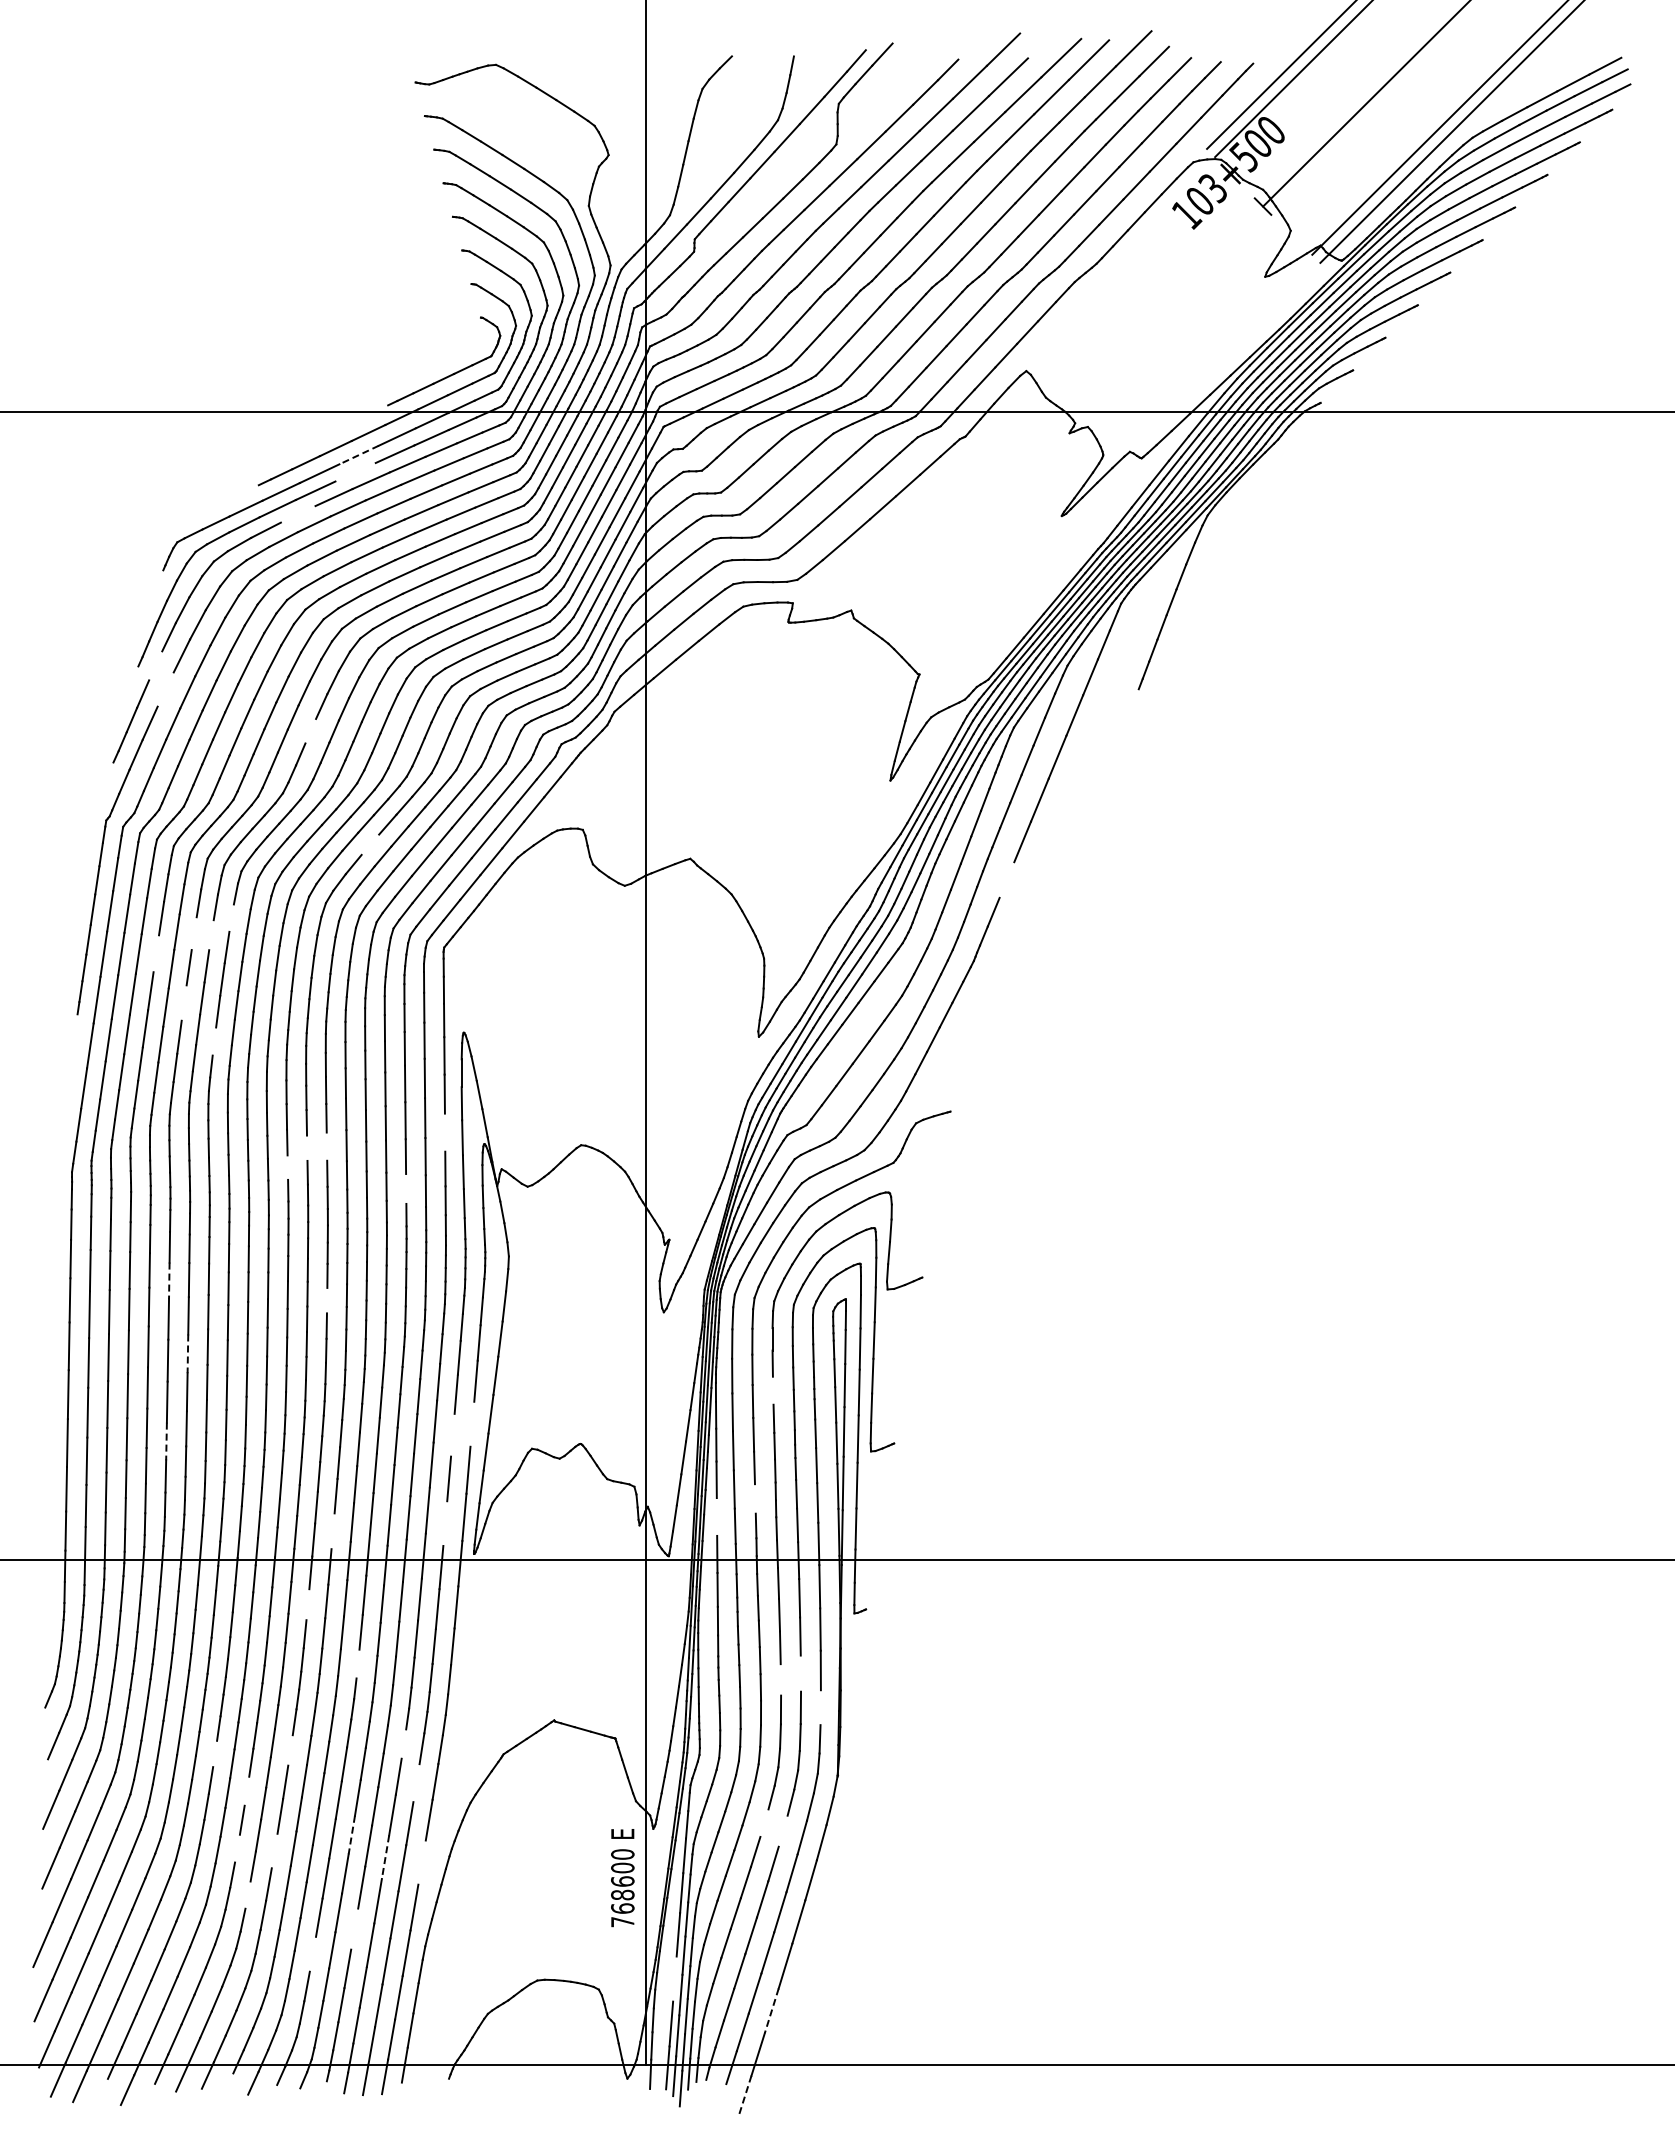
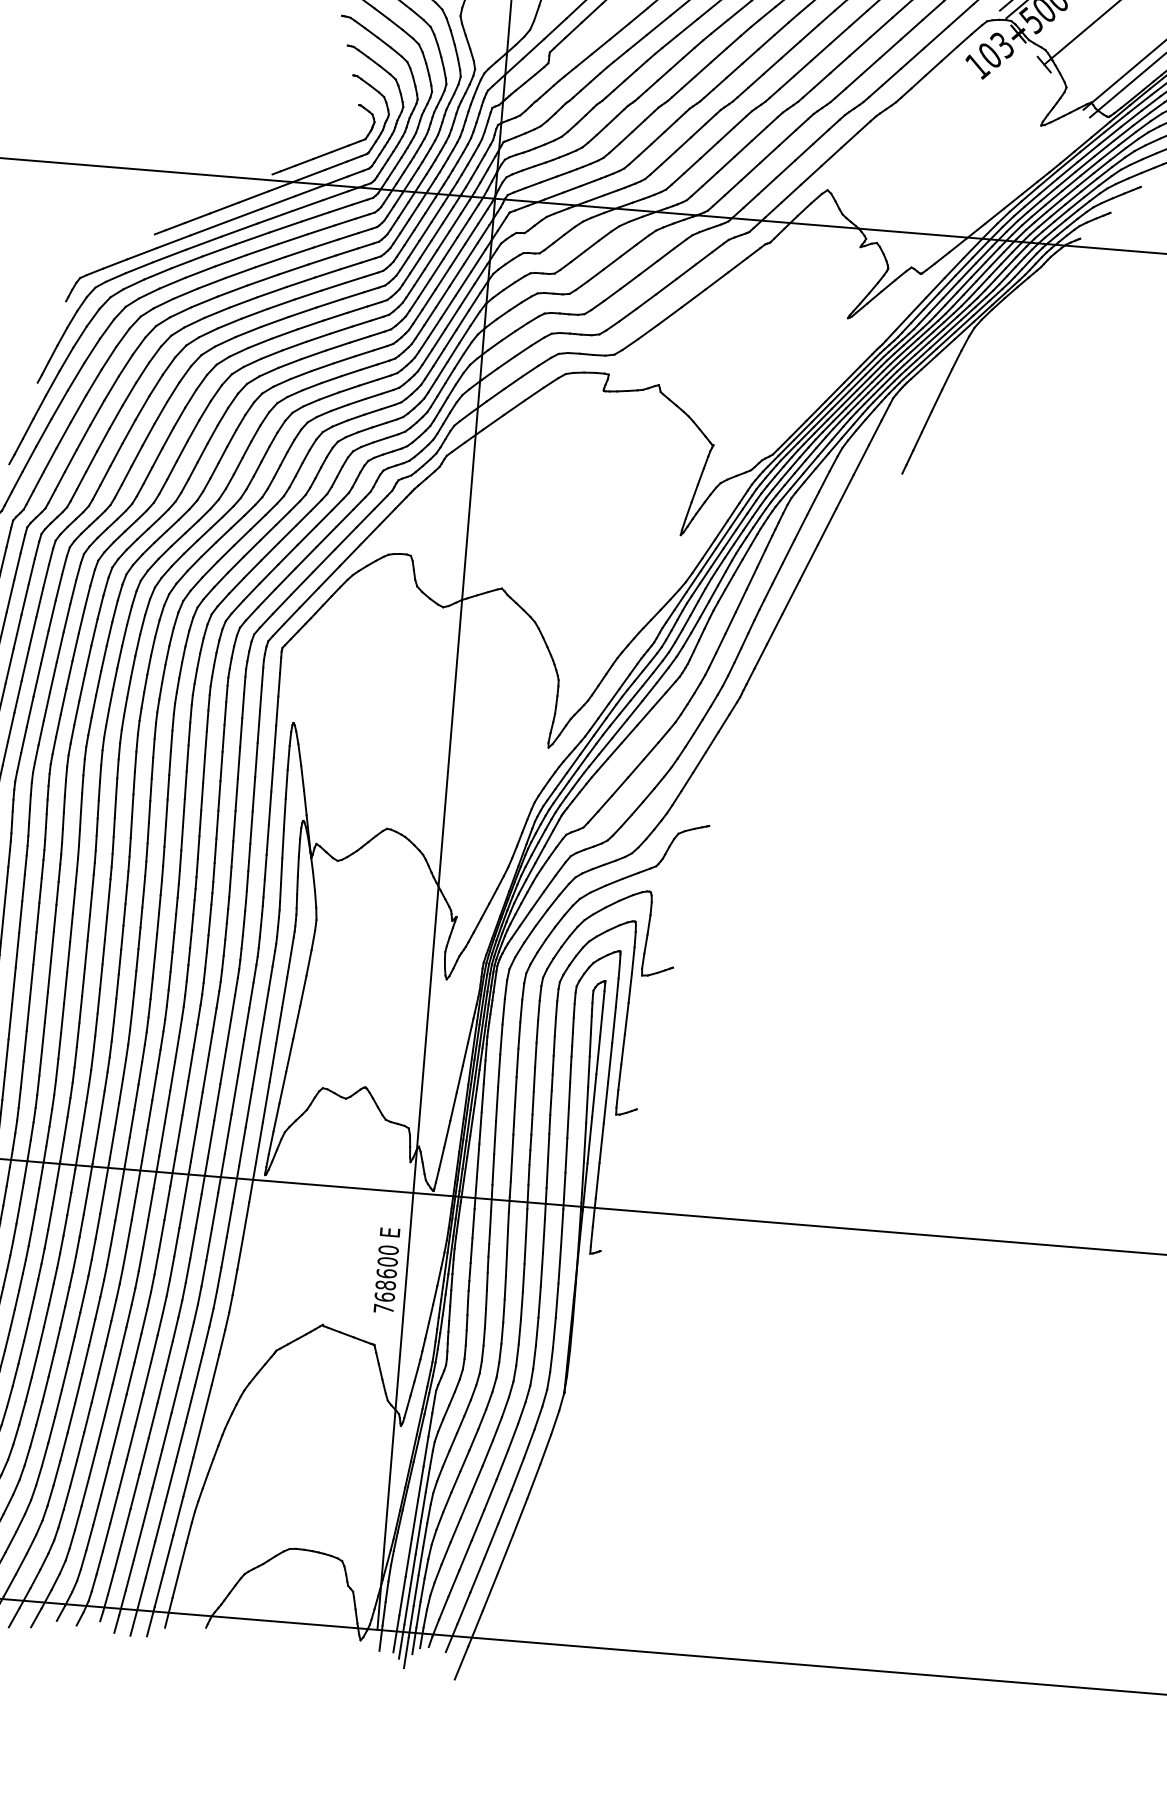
line: (359, 455) -> (244, 215), dashed -> solid
line: (355, 472) -> (239, 230), added
line: (297, 514) -> (186, 262), added
line: (155, 665) -> (52, 383), added
line: (165, 689) -> (59, 404), added
line: (310, 730) -> (182, 450), added
line: (370, 844) -> (226, 553), added
line: (1006, 879) -> (774, 629), added
line: (231, 917) -> (100, 606), added
line: (193, 933) -> (66, 617), added
line: (211, 935) -> (81, 620), added
line: (156, 953) -> (32, 632), added
line: (183, 1002) -> (52, 676), added
line: (214, 1041) -> (76, 712), added
line: (444, 1132) -> (269, 808), added
line: (326, 1146) -> (166, 811), added
line: (307, 1147) -> (149, 811), added
line: (287, 1167) -> (131, 827), added
line: (406, 1188) -> (232, 853), added
line: (169, 1281) -> (20, 917), dashed -> solid
line: (326, 1300) -> (155, 945), added
line: (187, 1354) -> (31, 982), dashed -> solid
line: (772, 1390) -> (535, 1054), added
line: (472, 1423) -> (273, 1062), added
line: (452, 1434) -> (255, 1070), added
line: (166, 1441) -> (6, 1055), dashed -> solid
line: (754, 1498) -> (511, 1147), added
line: (716, 1516) -> (477, 1159), added
line: (445, 1523) -> (242, 1146), added
line: (332, 1531) -> (144, 1145), added
line: (307, 1604) -> (117, 1207), added
line: (357, 1663) -> (156, 1261), added
line: (800, 1673) -> (539, 1301), added
line: (780, 1679) -> (521, 1305), added
line: (820, 1707) -> (554, 1332), added
line: (403, 1743) -> (190, 1334), added
line: (290, 1750) -> (92, 1332), added
line: (215, 1753) -> (27, 1329), added
line: (416, 1783) -> (198, 1369), added
line: (246, 1790) -> (51, 1363), added
line: (764, 1822) -> (497, 1428), added
line: (782, 1830) -> (512, 1436), added
line: (351, 1835) -> (139, 1410), dashed -> solid
line: (237, 1848) -> (39, 1413), added
line: (274, 1850) -> (71, 1417), added
line: (385, 1857) -> (166, 1431), dashed -> solid
line: (421, 1862) -> (197, 1438), added
text: (622, 1878) -> (386, 1271), moved
line: (247, 1894) -> (44, 1453), added
line: (354, 1928) -> (134, 1490), added
line: (312, 1953) -> (96, 1509), added
line: (674, 1978) -> (408, 1556), added
line: (771, 2011) -> (490, 1592), dashed -> solid
line: (227, 2084) -> (13, 1616), added
line: (745, 2095) -> (461, 1663), dashed -> solid

